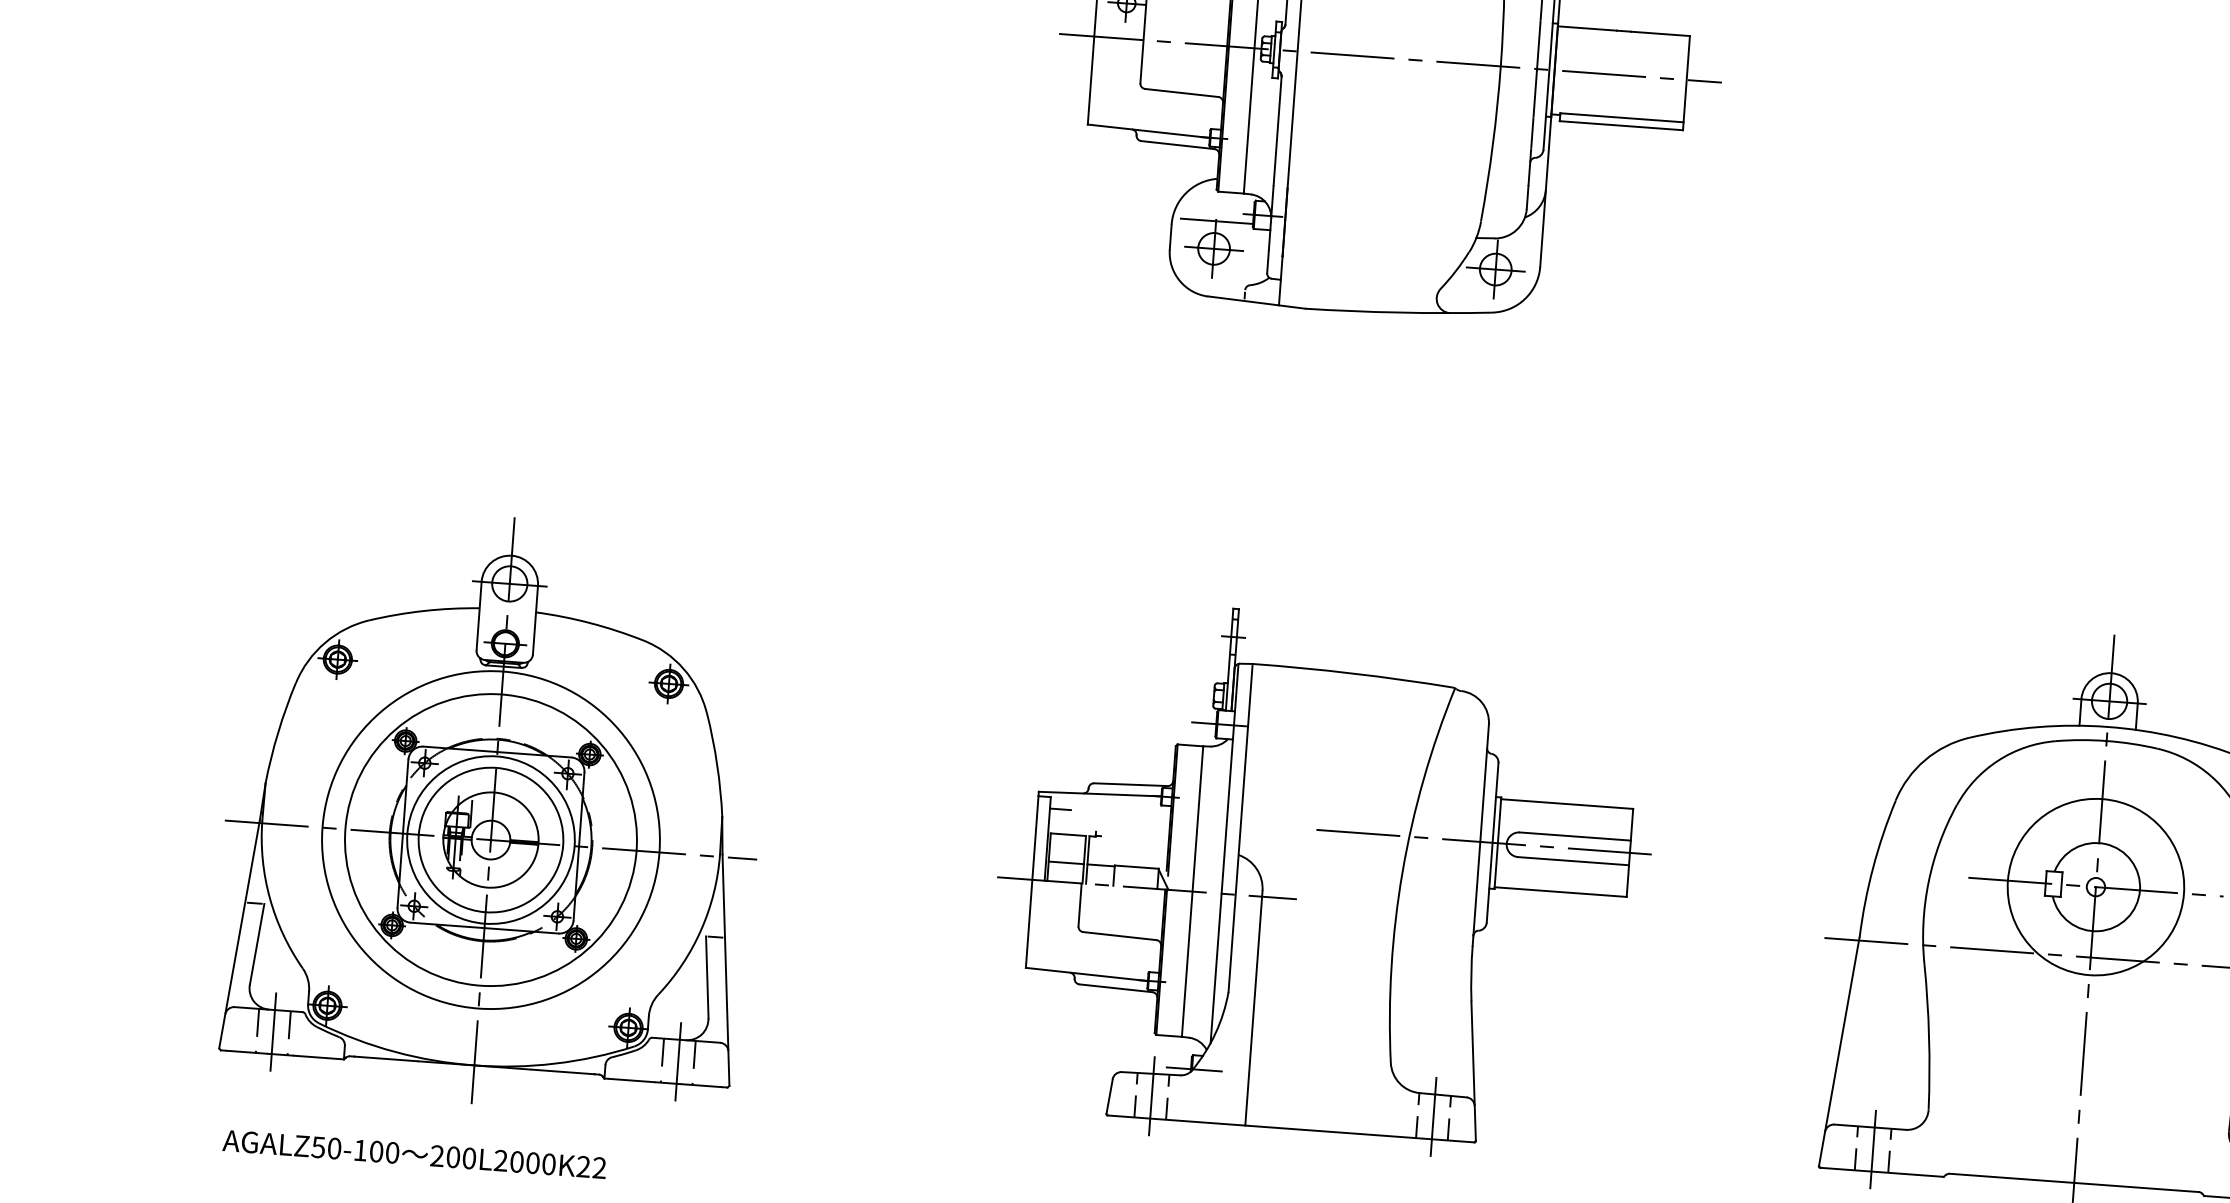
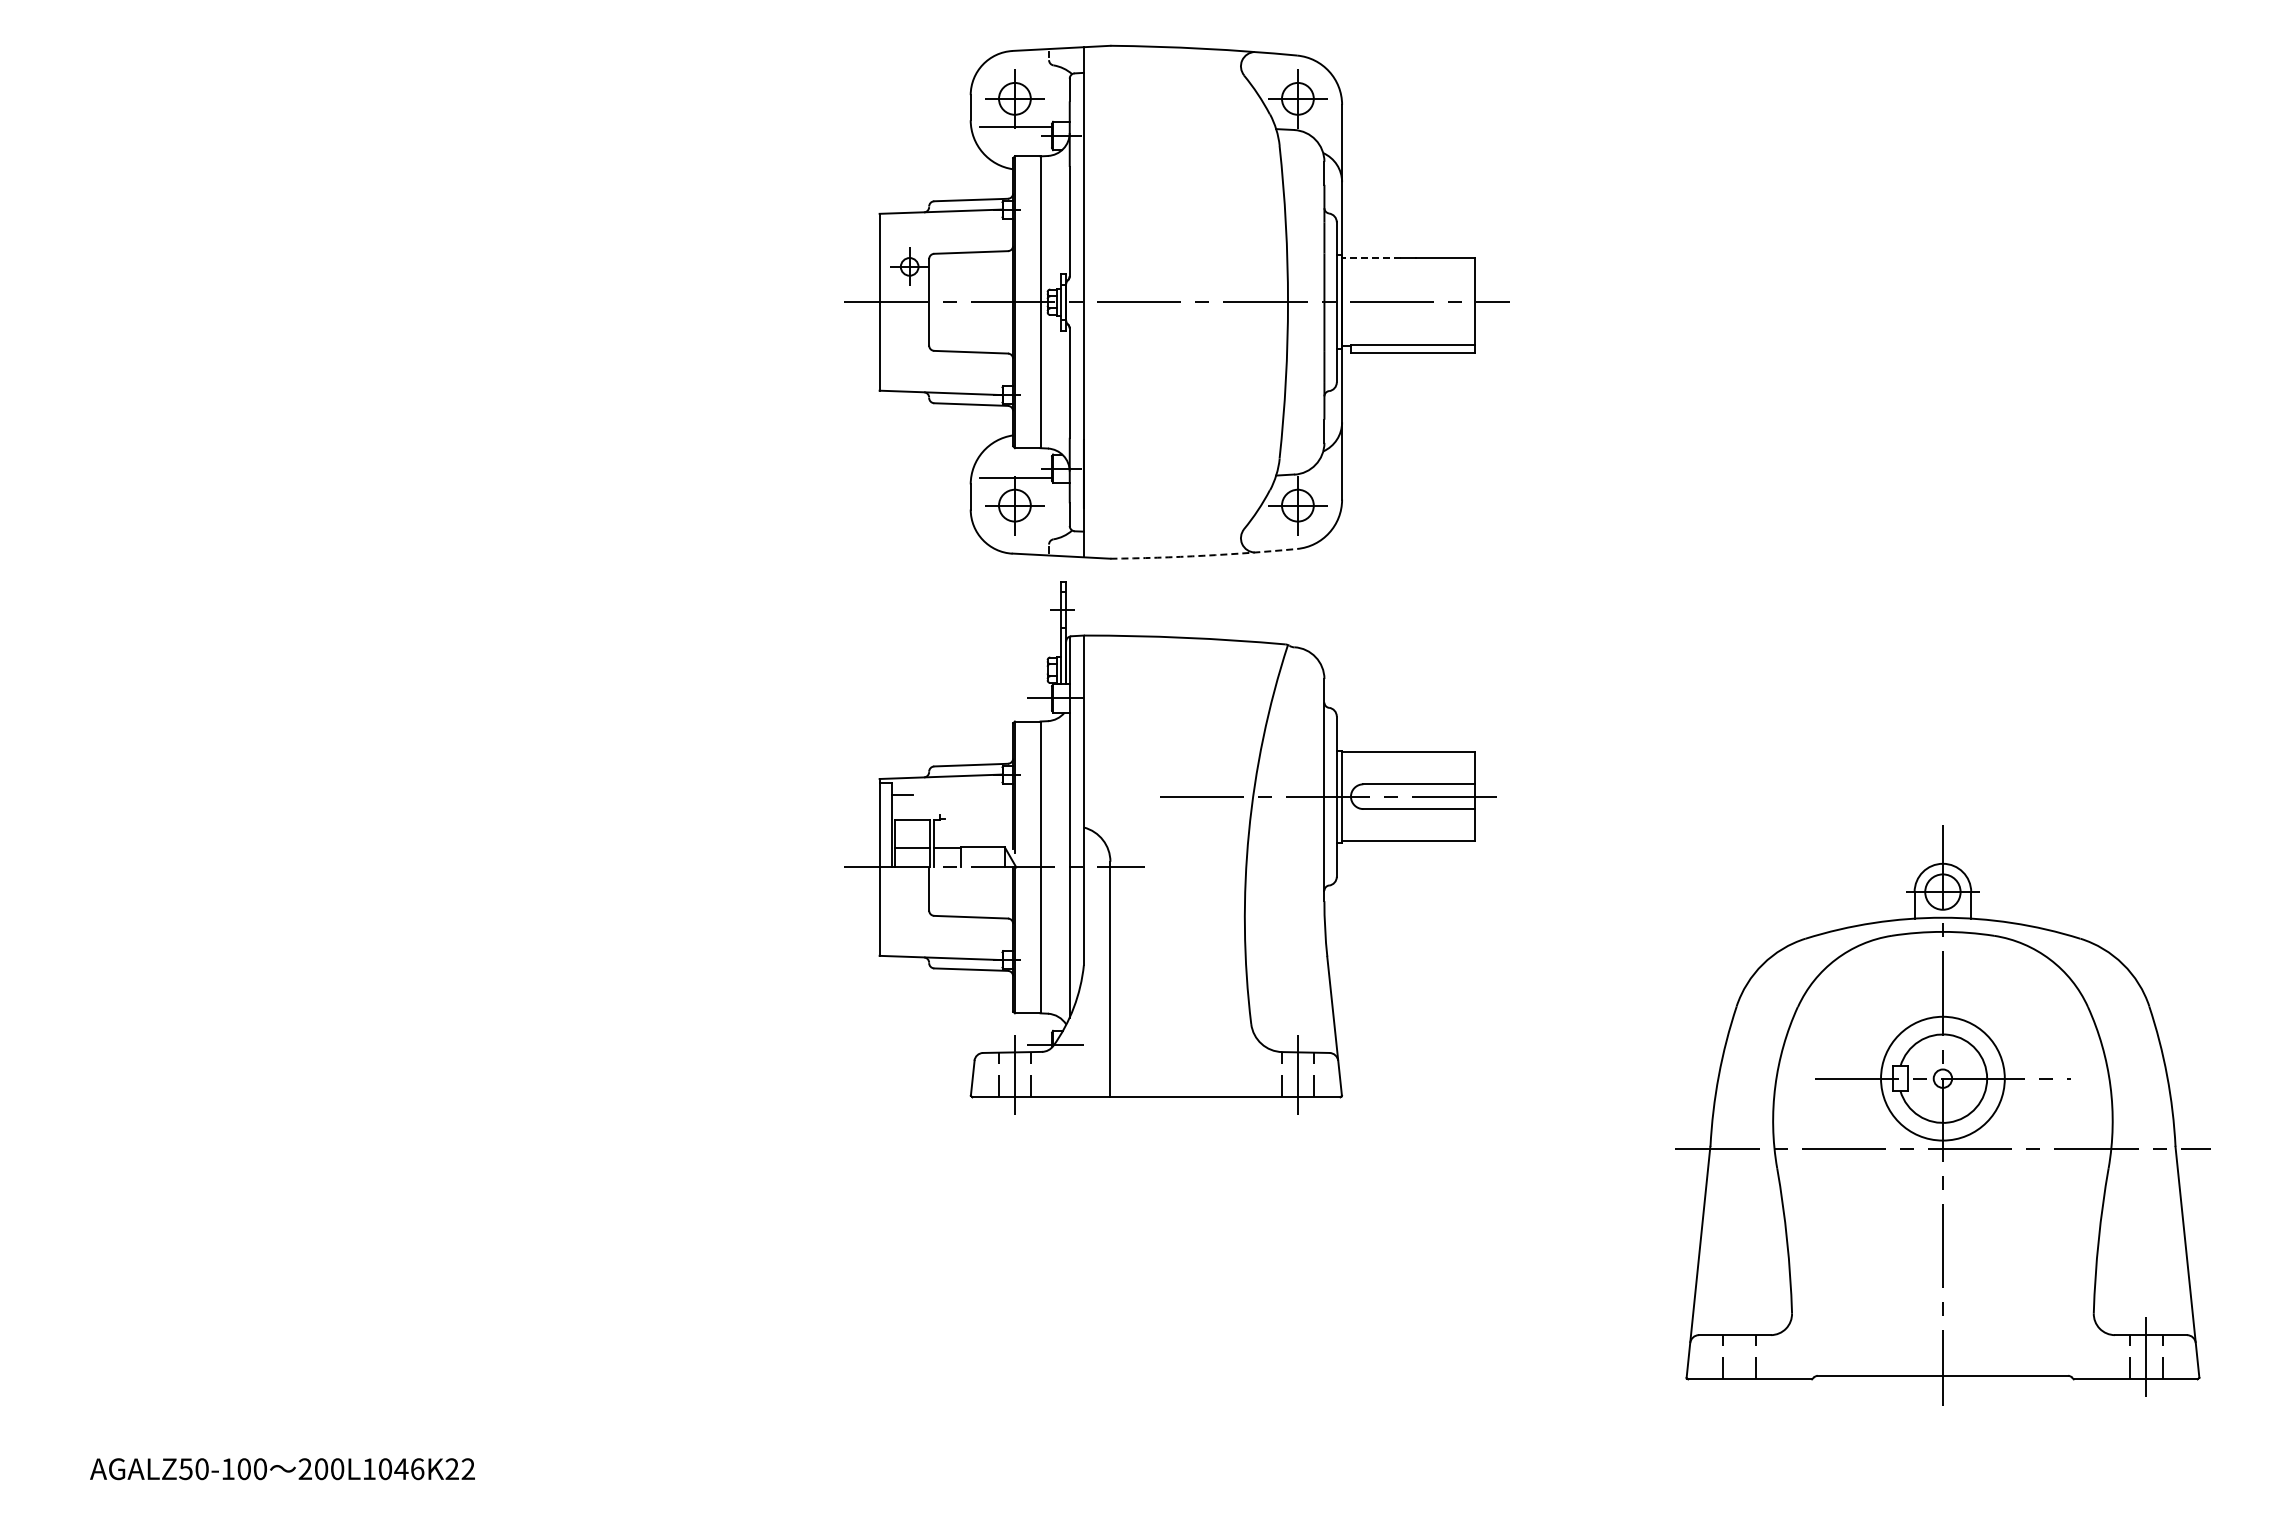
line: (1587, 28) -> (1371, 258), solid -> dashed
arc: (1398, 312) -> (1203, 555), solid -> dashed
part: (492, 810) -> (335, 1119), removed
part: (1323, 881) -> (1170, 847), moved
circle: (2095, 886) -> (1942, 1078), size x0.7
line: (1873, 1149) -> (1739, 1357), removed
text: (525, 1162) -> (393, 1469), 200L2000K22 -> 200L1046K22

